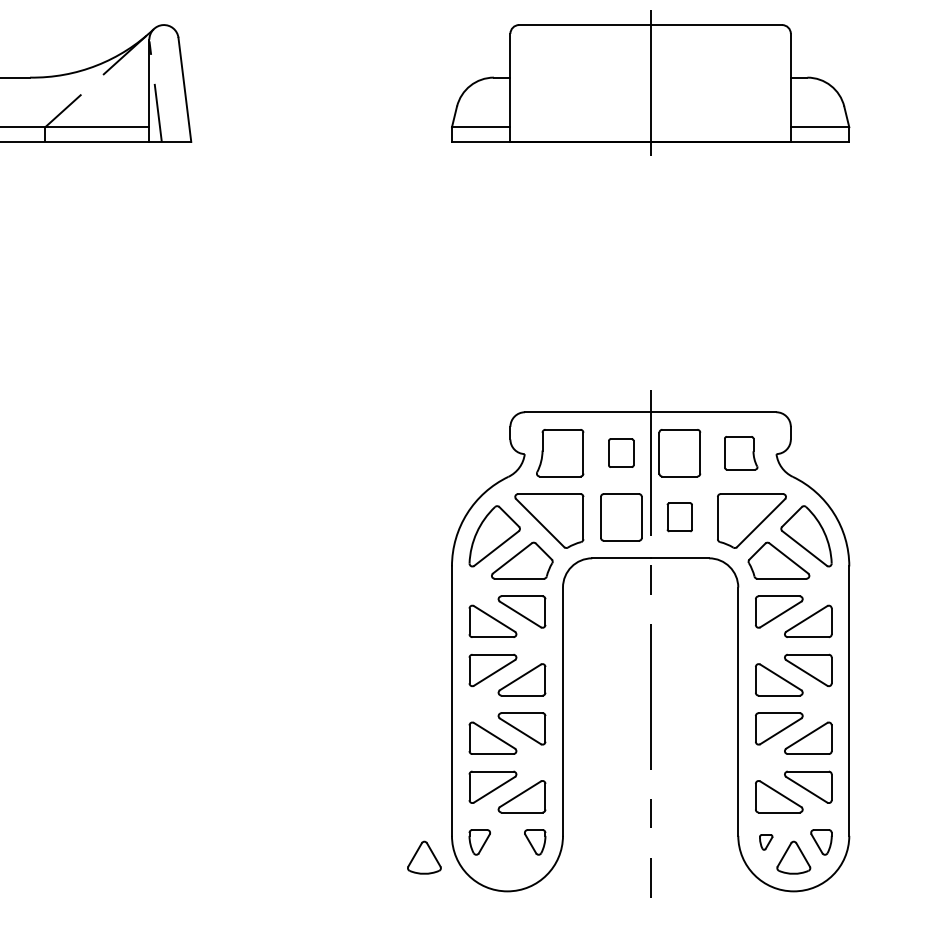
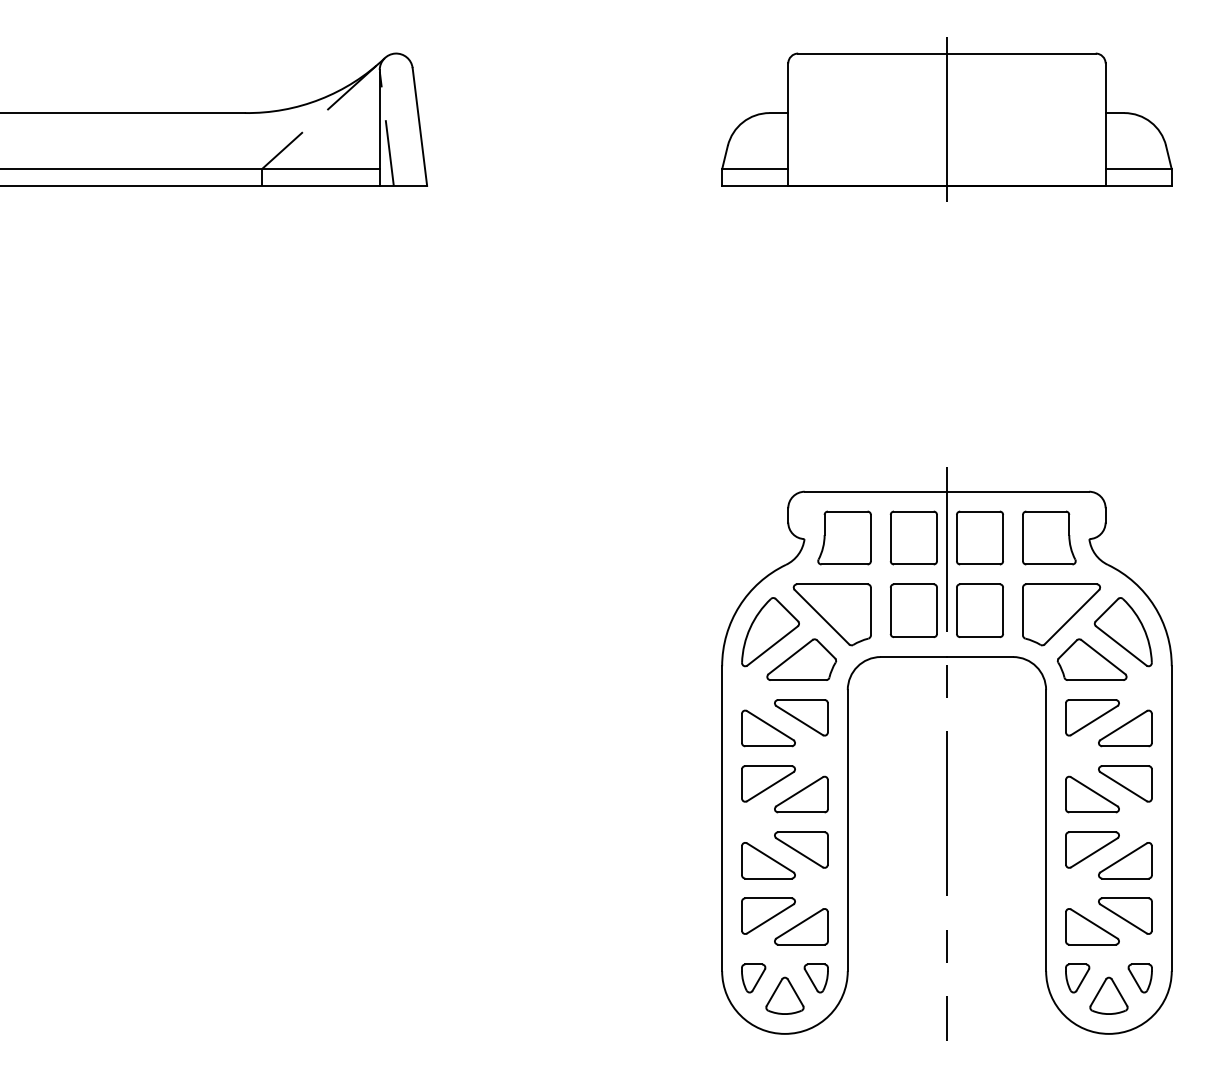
part: (621, 452) -> (913, 537), size x1.67
part: (741, 452) -> (1049, 537), size x1.43
part: (679, 517) -> (979, 610), size x1.67
part: (766, 842) -> (1077, 978), size x1.67
part: (424, 857) -> (784, 995), moved

